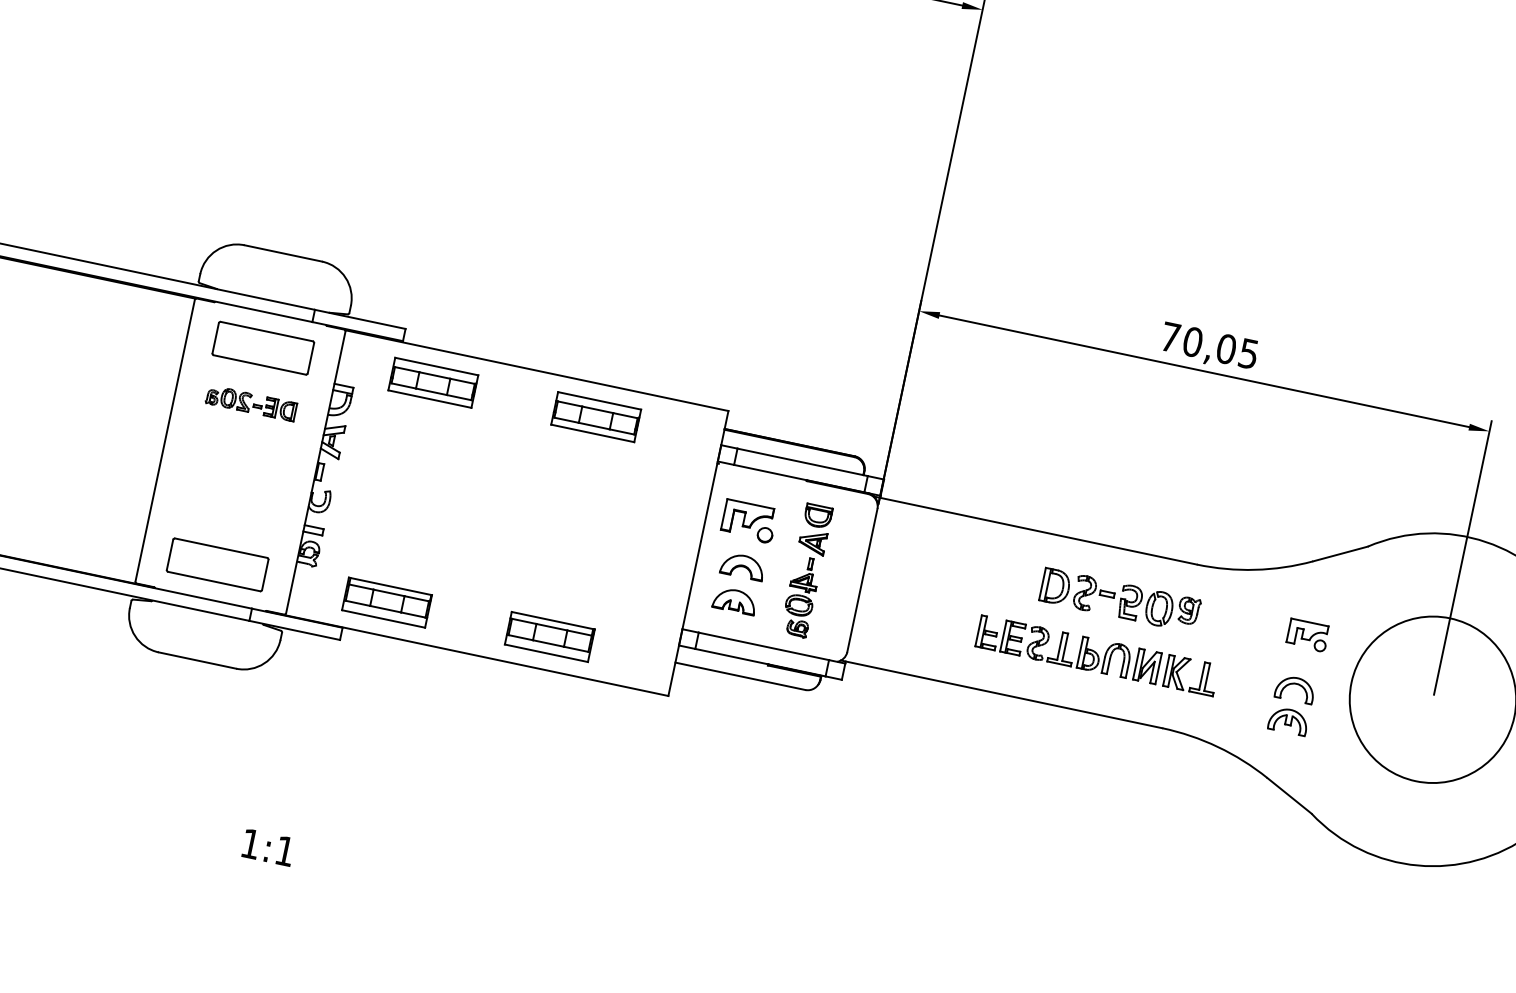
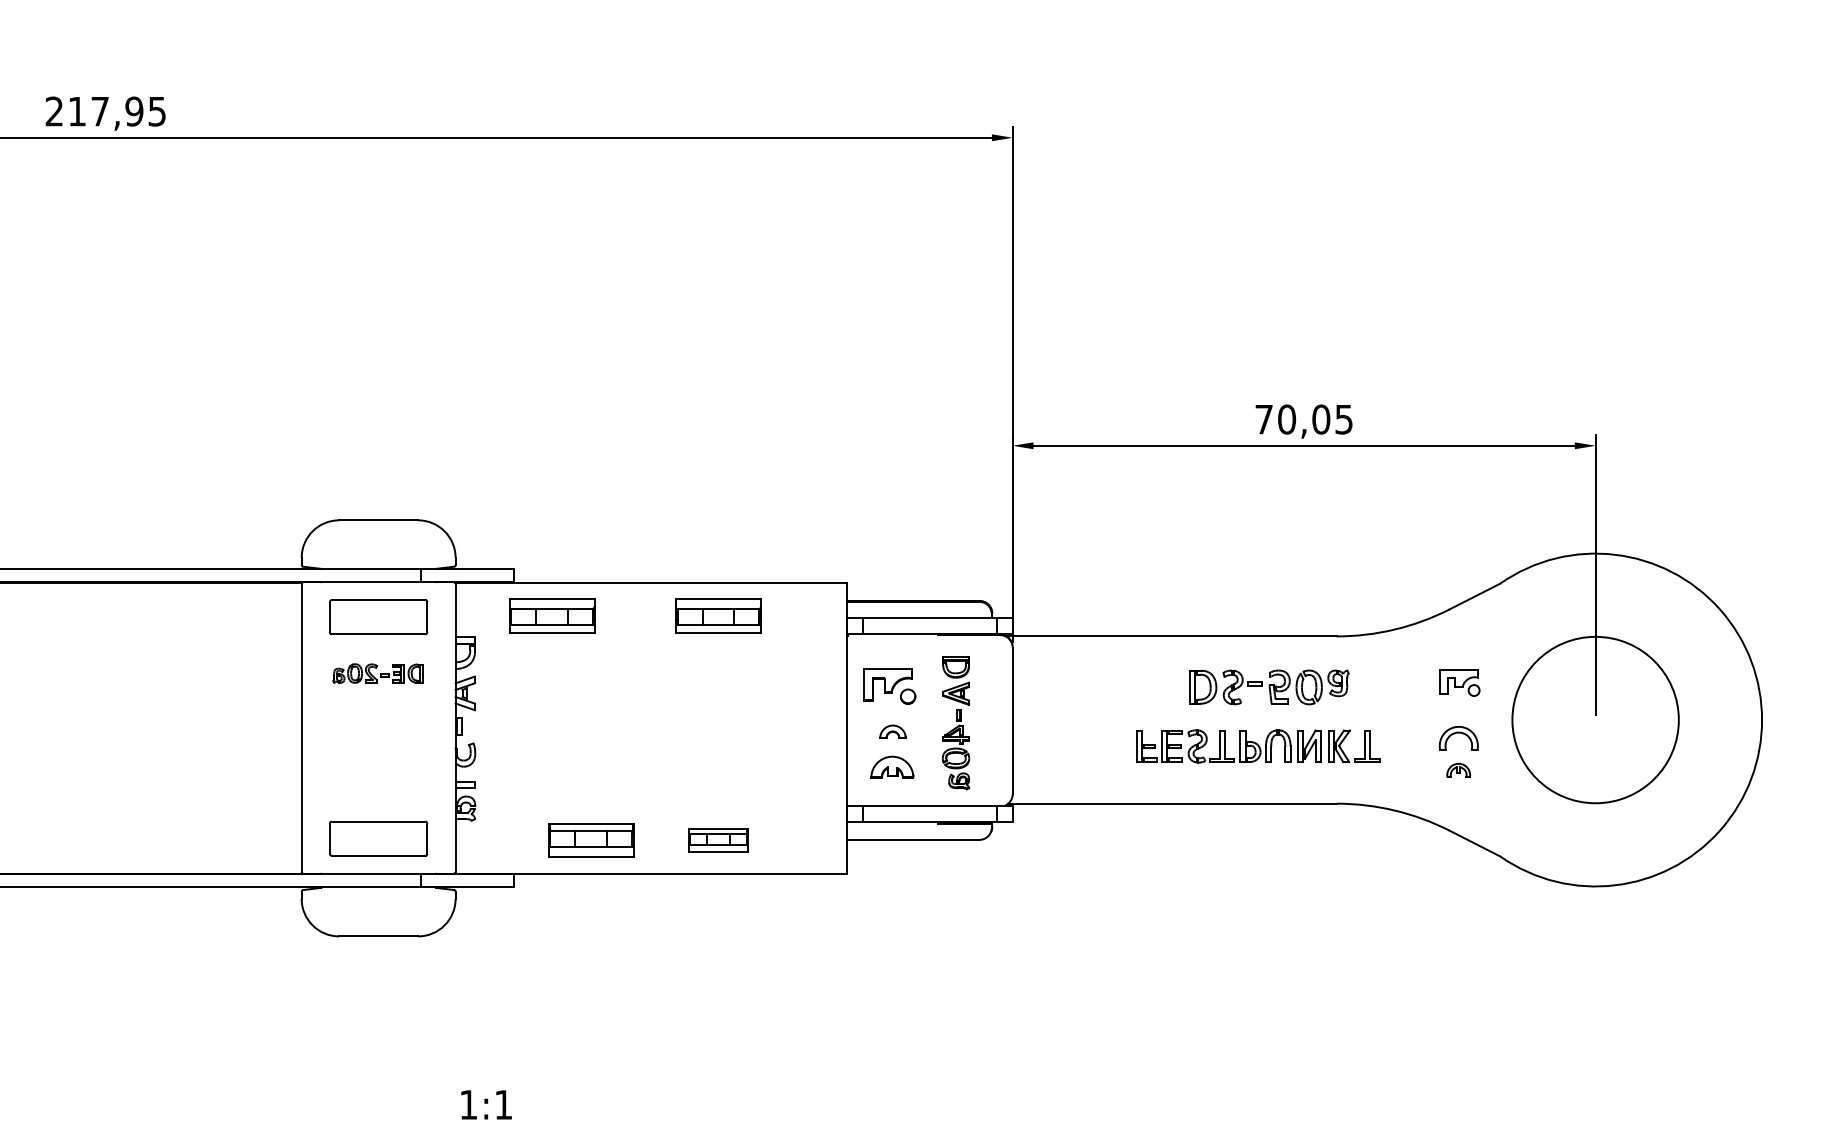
part: (742, 566) -> (892, 731), size x0.6
part: (387, 602) -> (591, 840), moved
part: (549, 636) -> (718, 840), size x0.7
part: (1288, 720) -> (1458, 770), size x0.6

